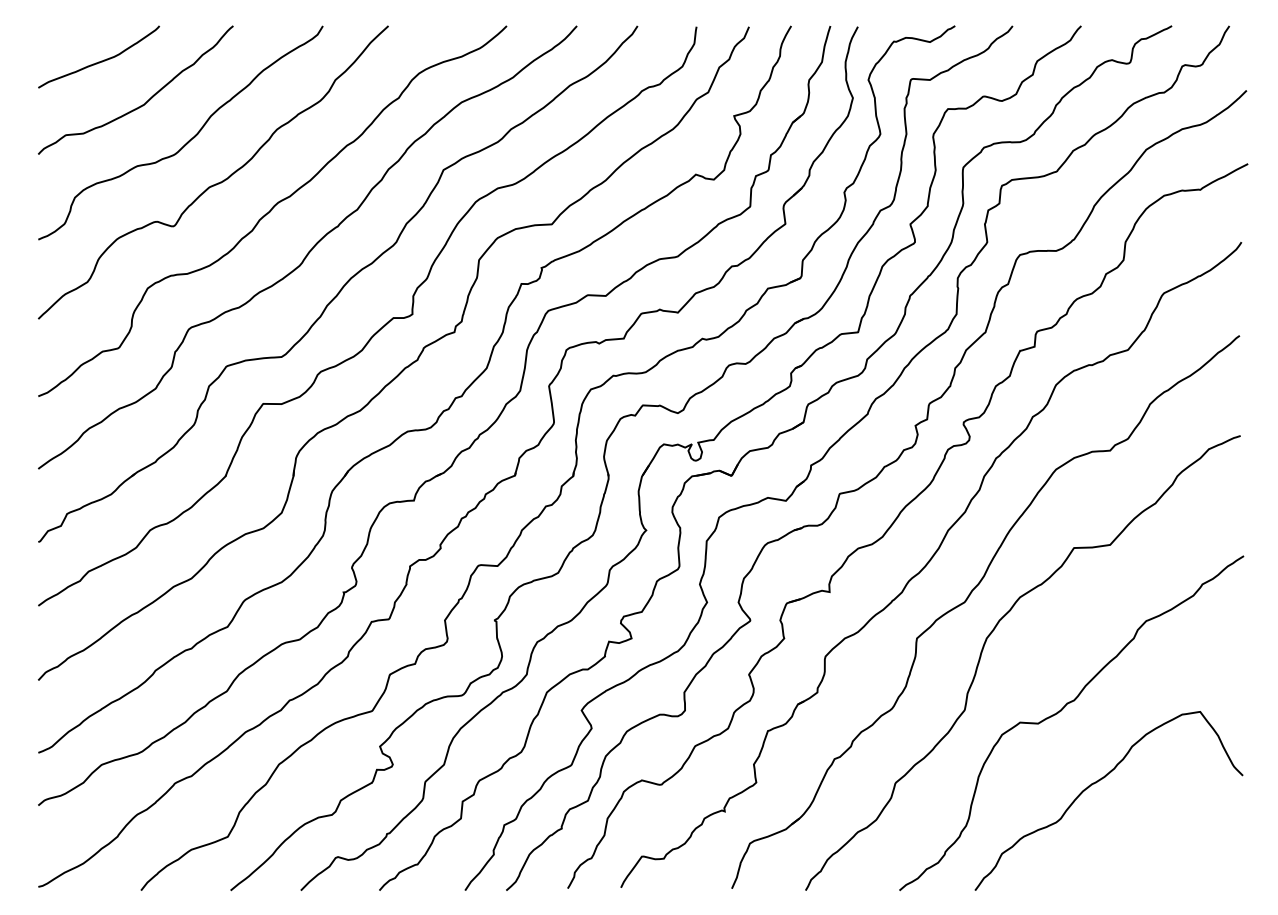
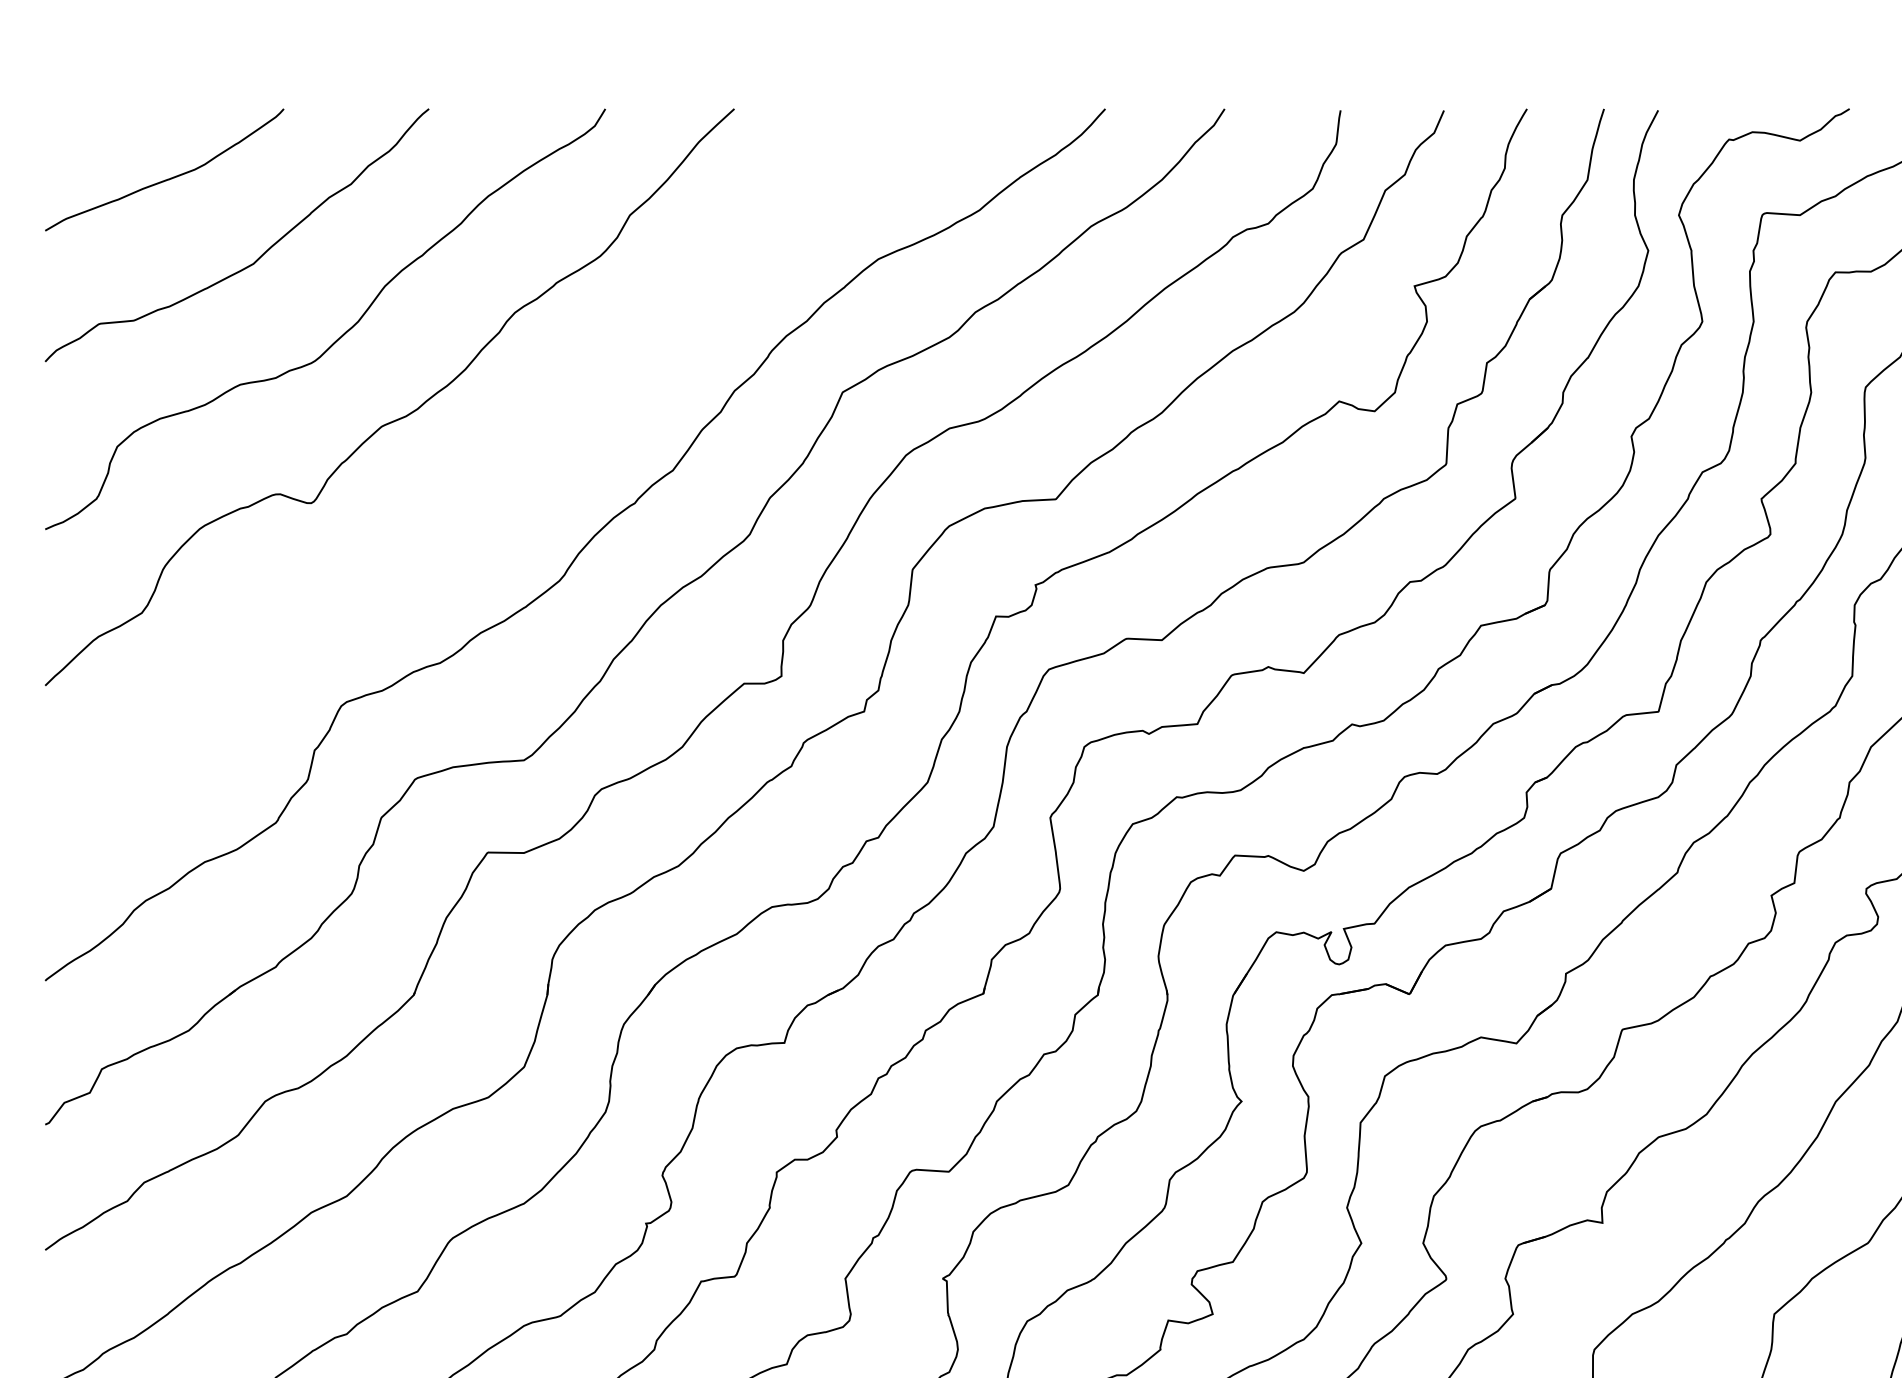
curve: (272, 209) -> (506, 470), removed

